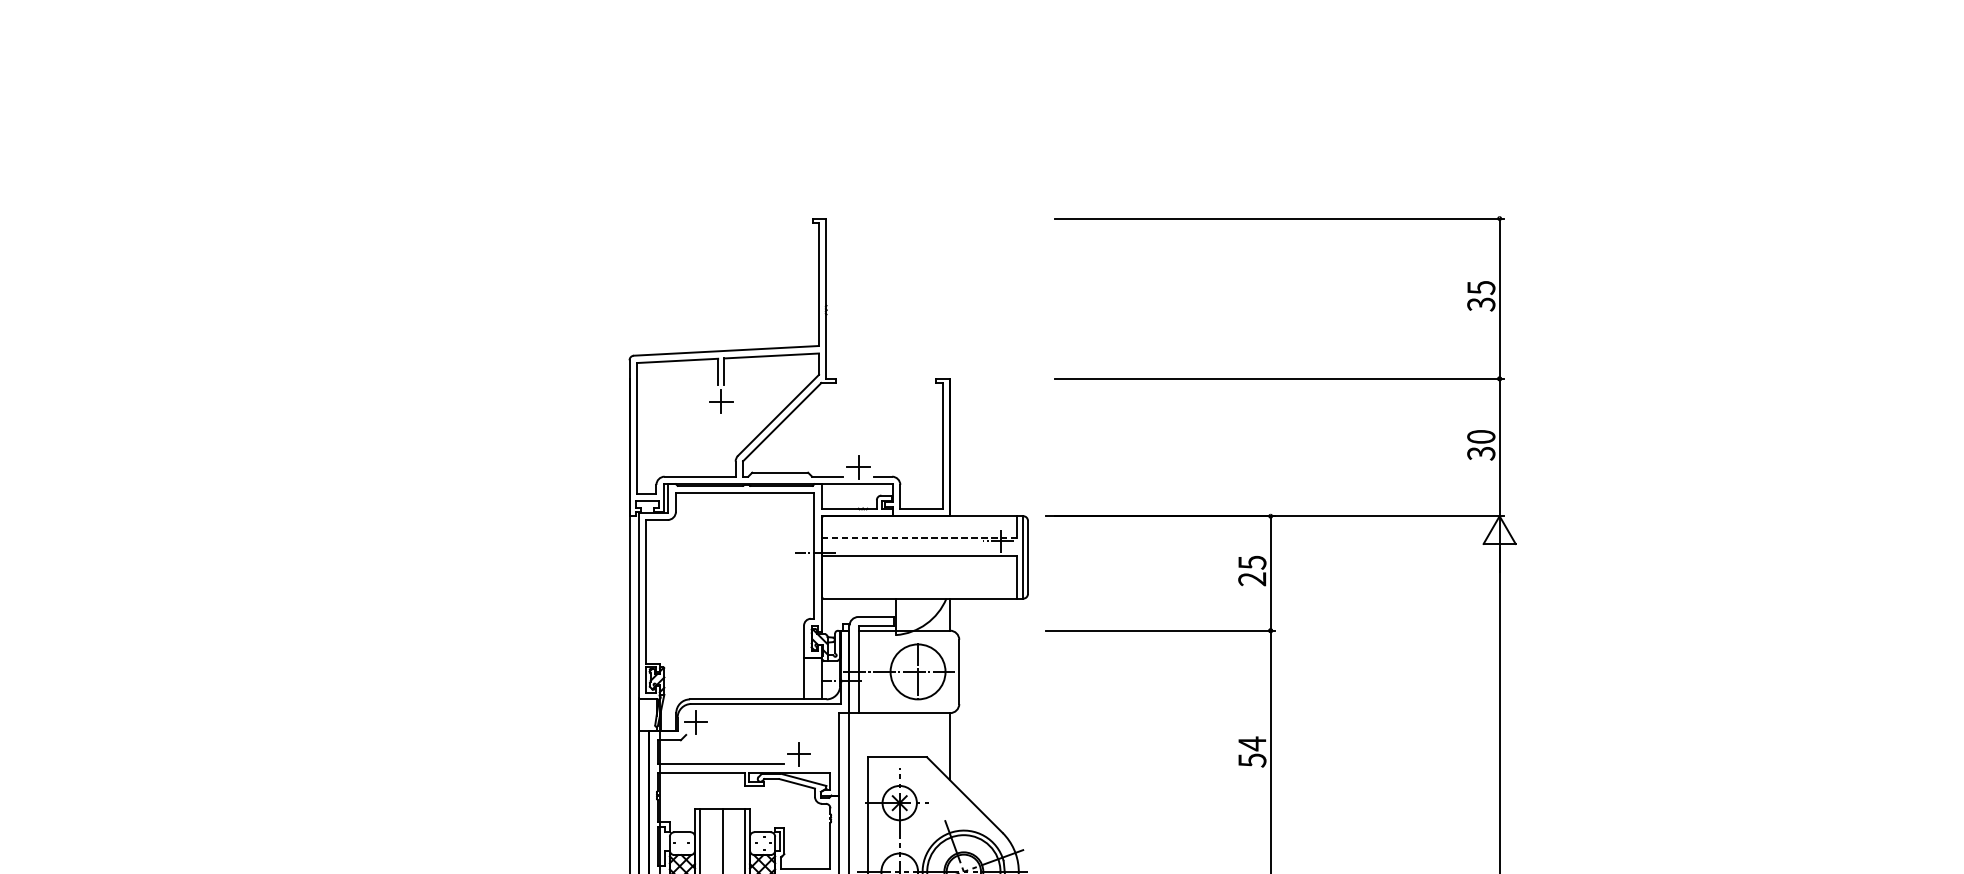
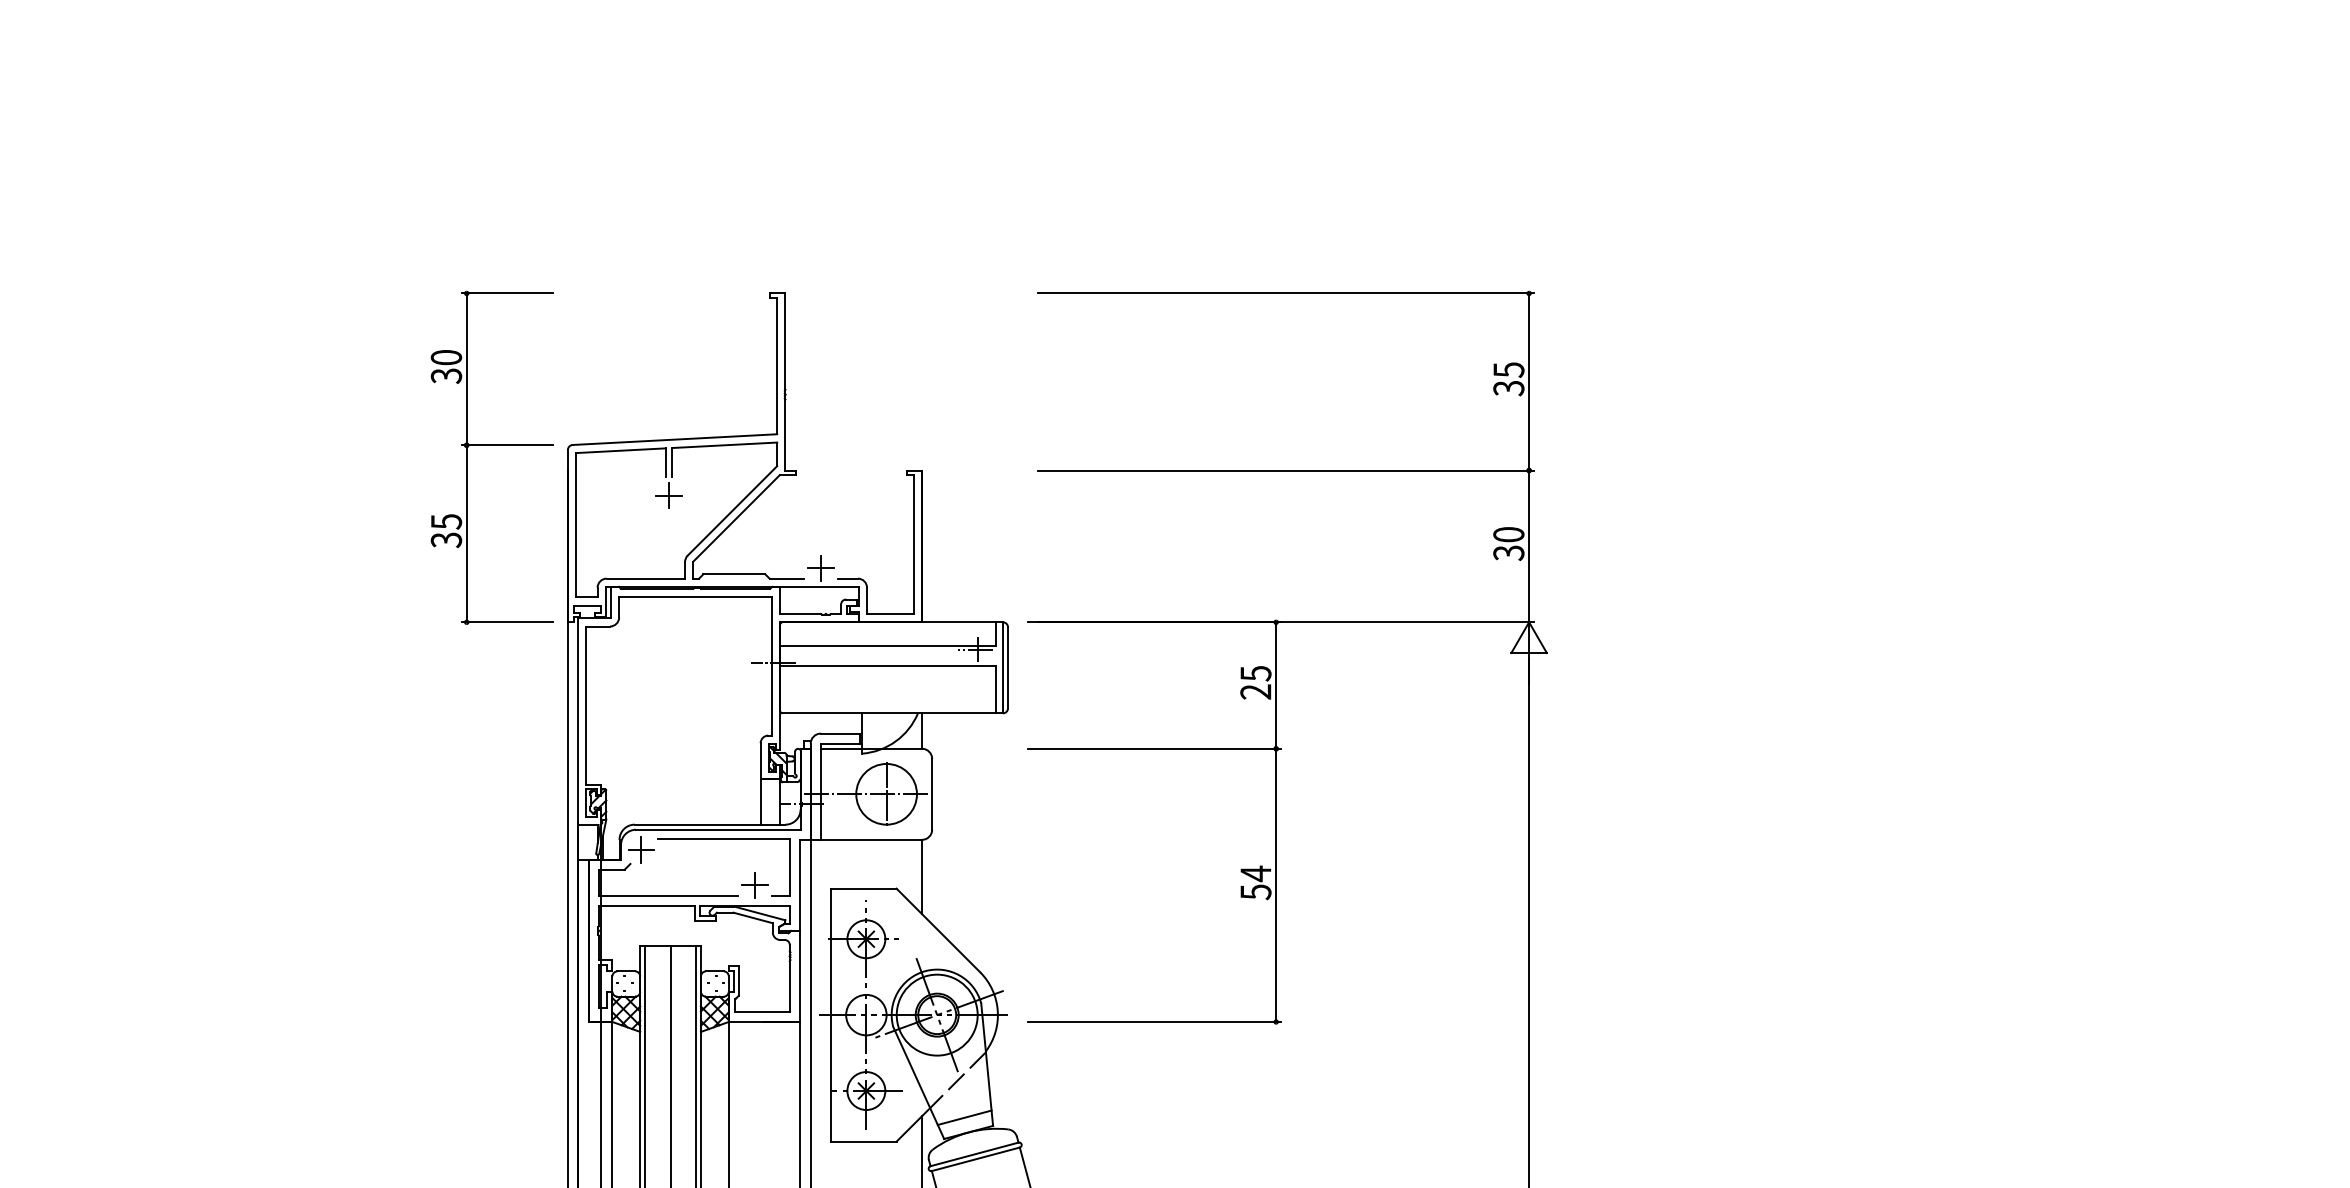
part: (560, 356) -> (491, 445), added
line: (918, 537) -> (887, 645), dashed -> solid
part: (770, 712) -> (723, 839), added

